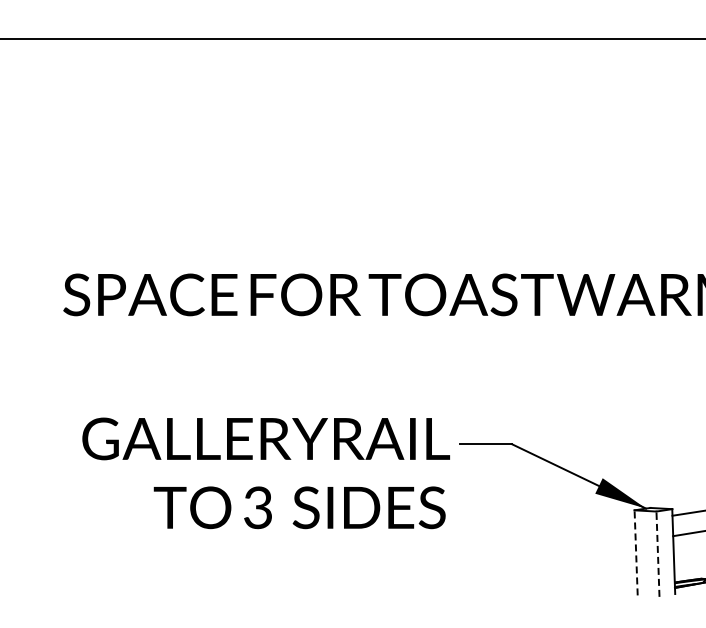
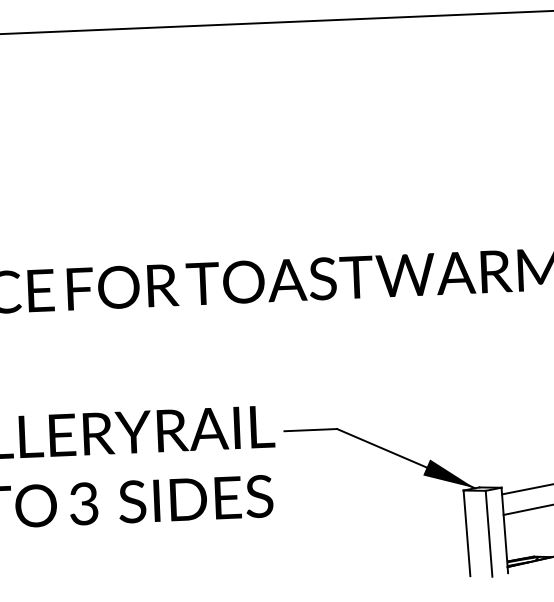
line: (636, 552) -> (467, 532), dashed -> solid
line: (657, 554) -> (488, 534), dashed -> solid

